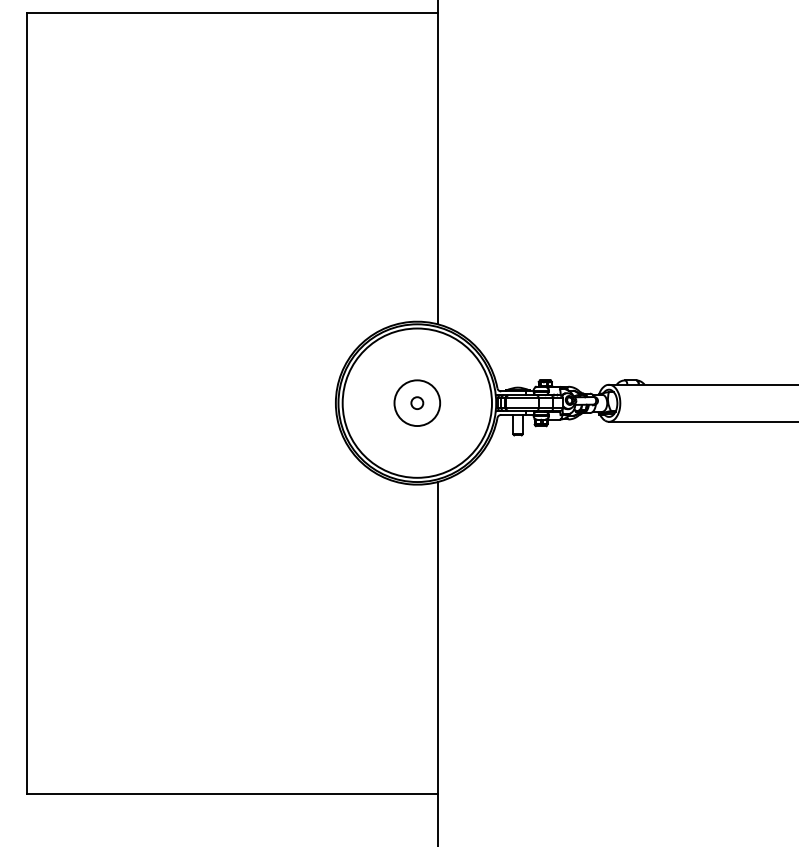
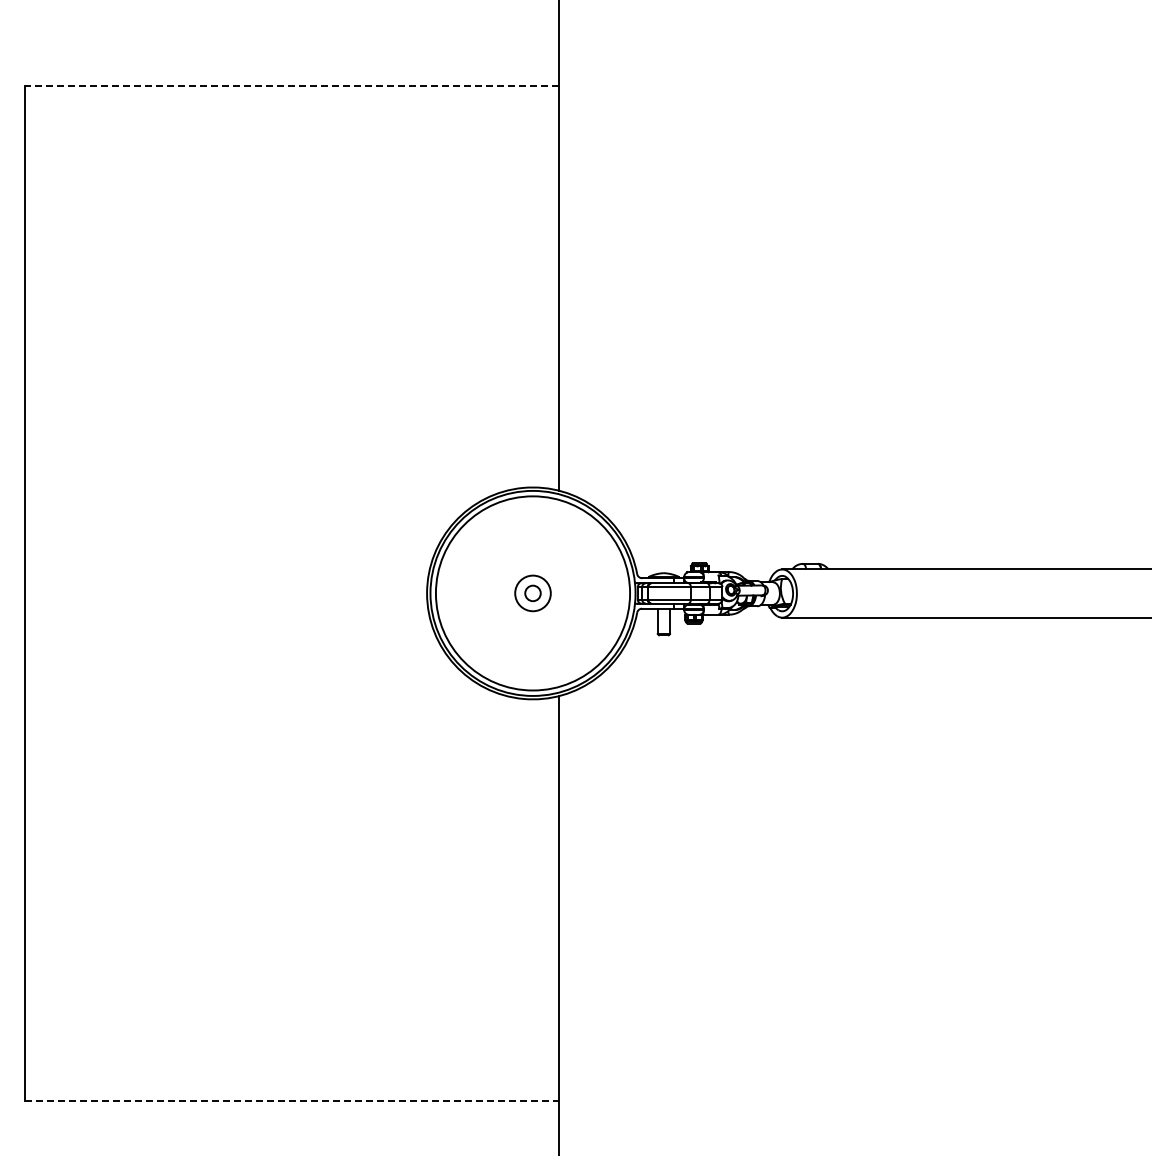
line: (232, 12) -> (292, 85), solid -> dashed
circle: (416, 403) -> (532, 593), size x0.6
line: (232, 793) -> (292, 1100), solid -> dashed

